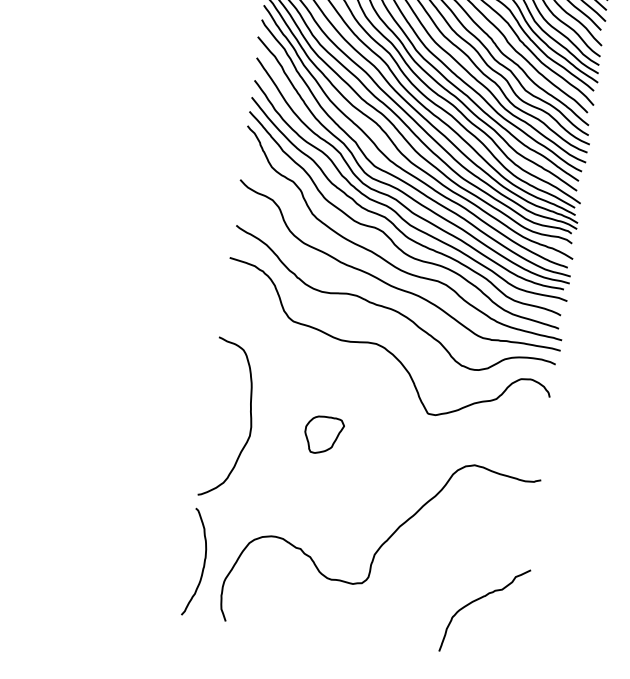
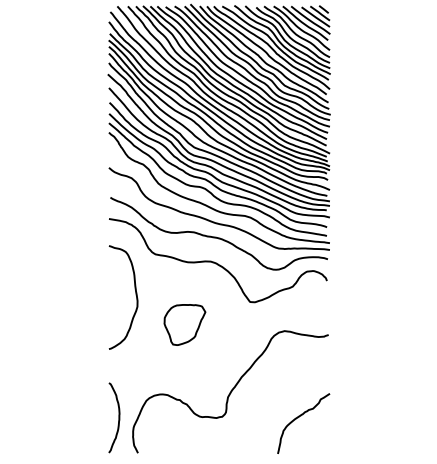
curve: (249, 418) -> (135, 295), moved
part: (323, 434) -> (184, 324), size x1.67

